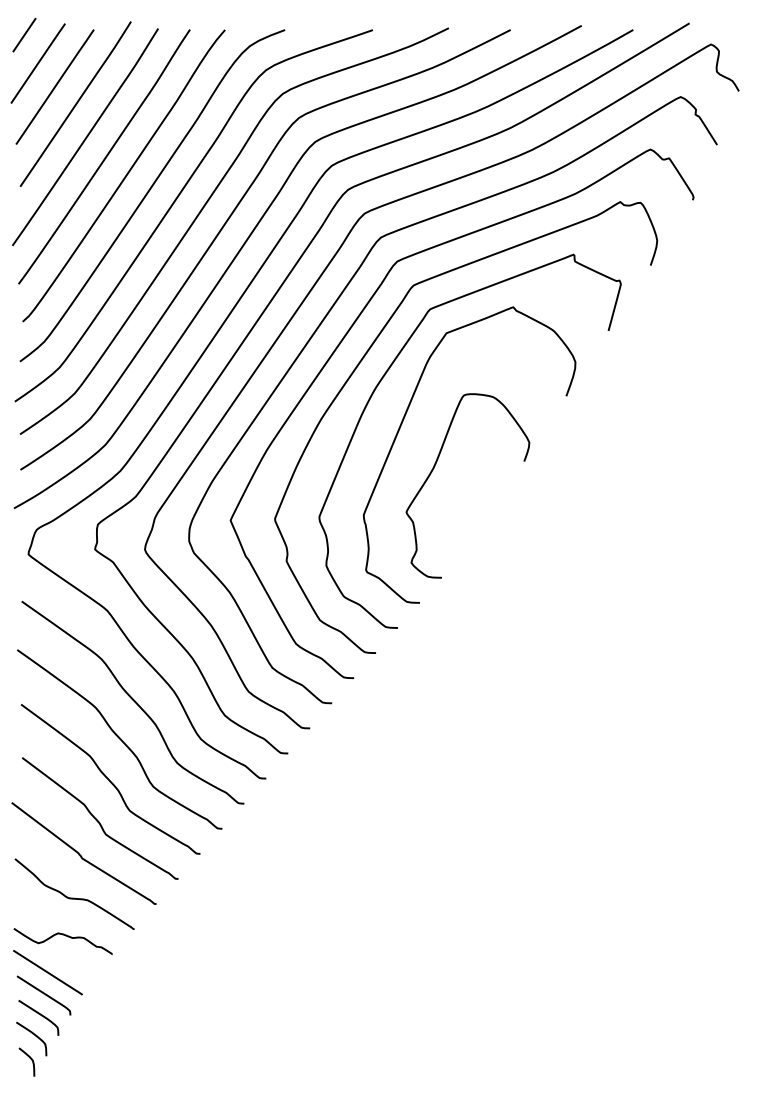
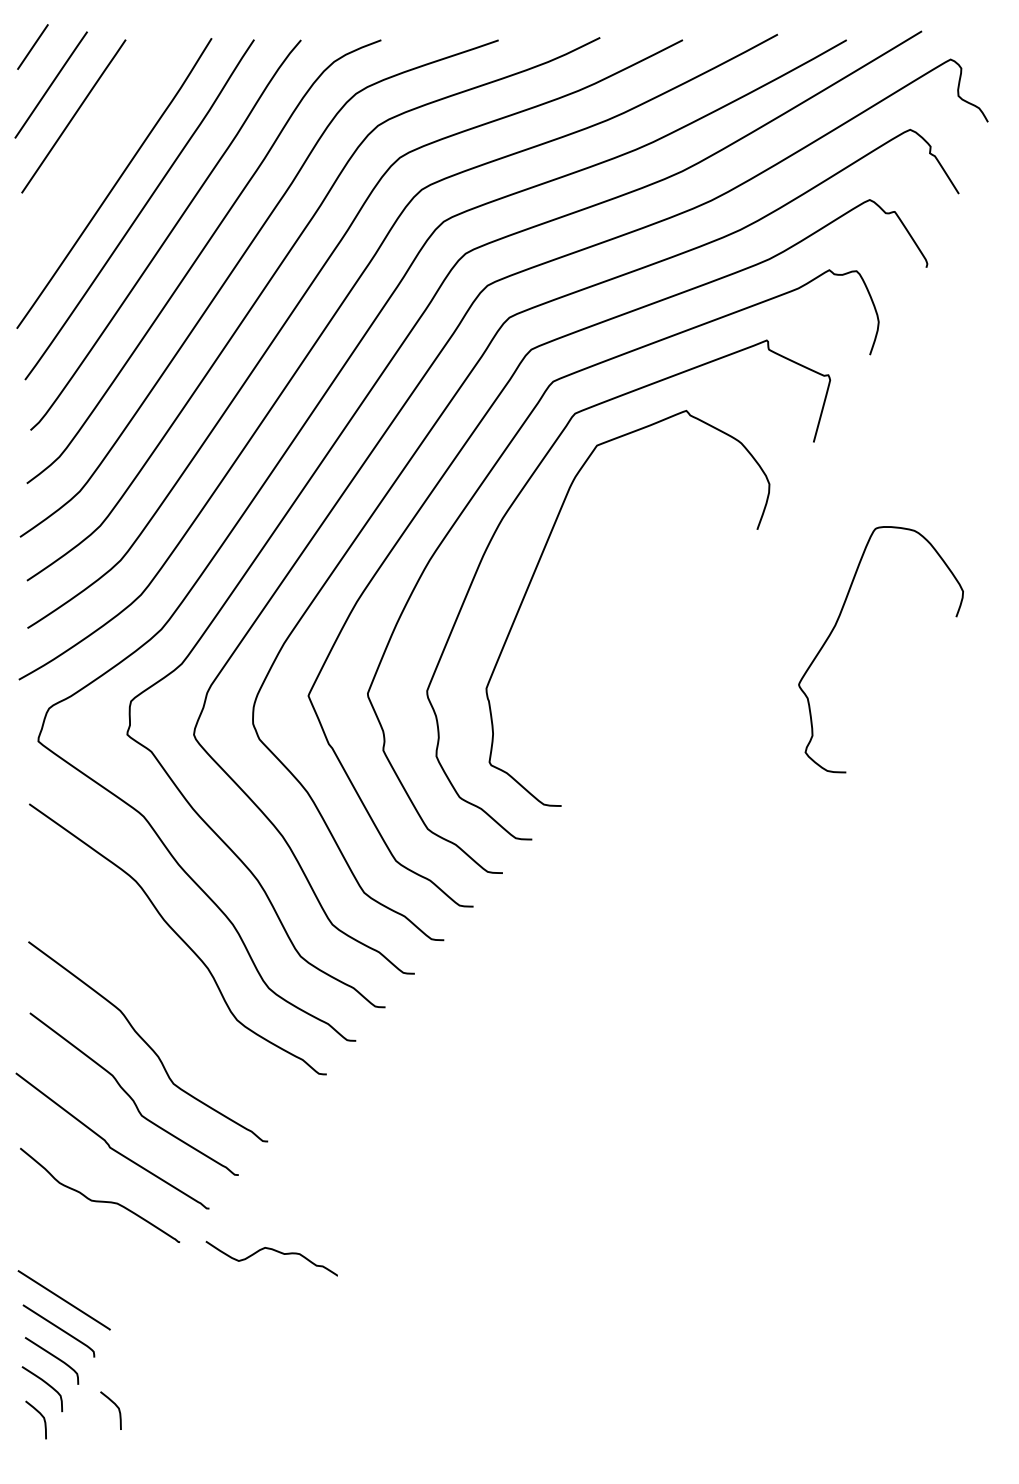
line: (75, 103) -> (101, 138), removed
curve: (434, 468) -> (836, 626), moved
curve: (119, 739) -> (159, 988), removed
curve: (65, 936) -> (274, 1251), moved
curve: (85, 1051) -> (114, 1405), added

